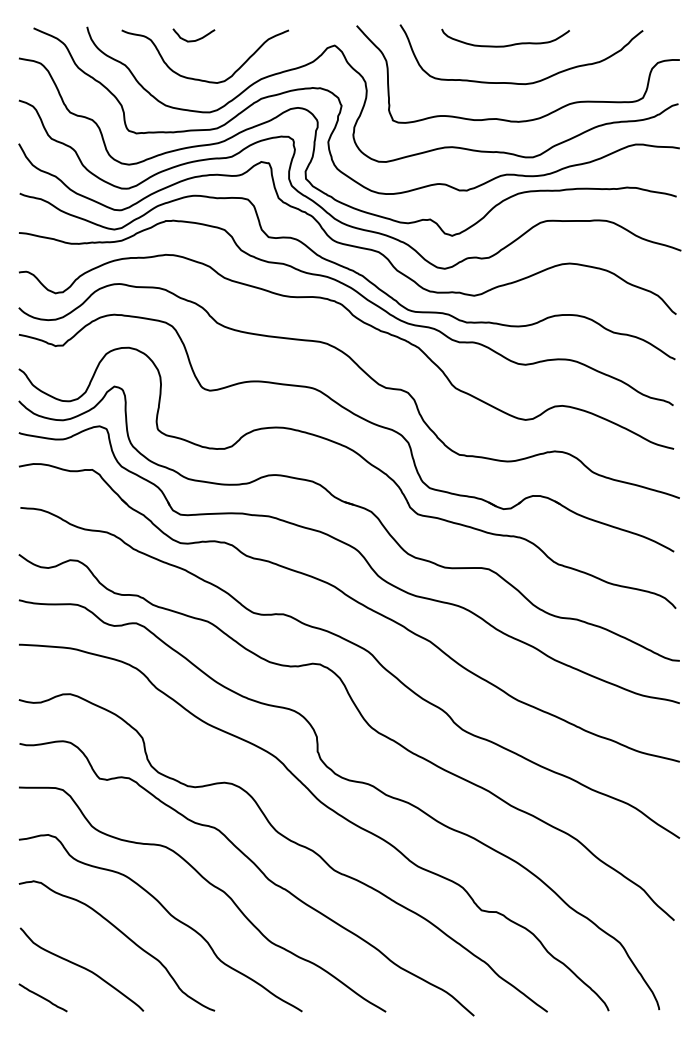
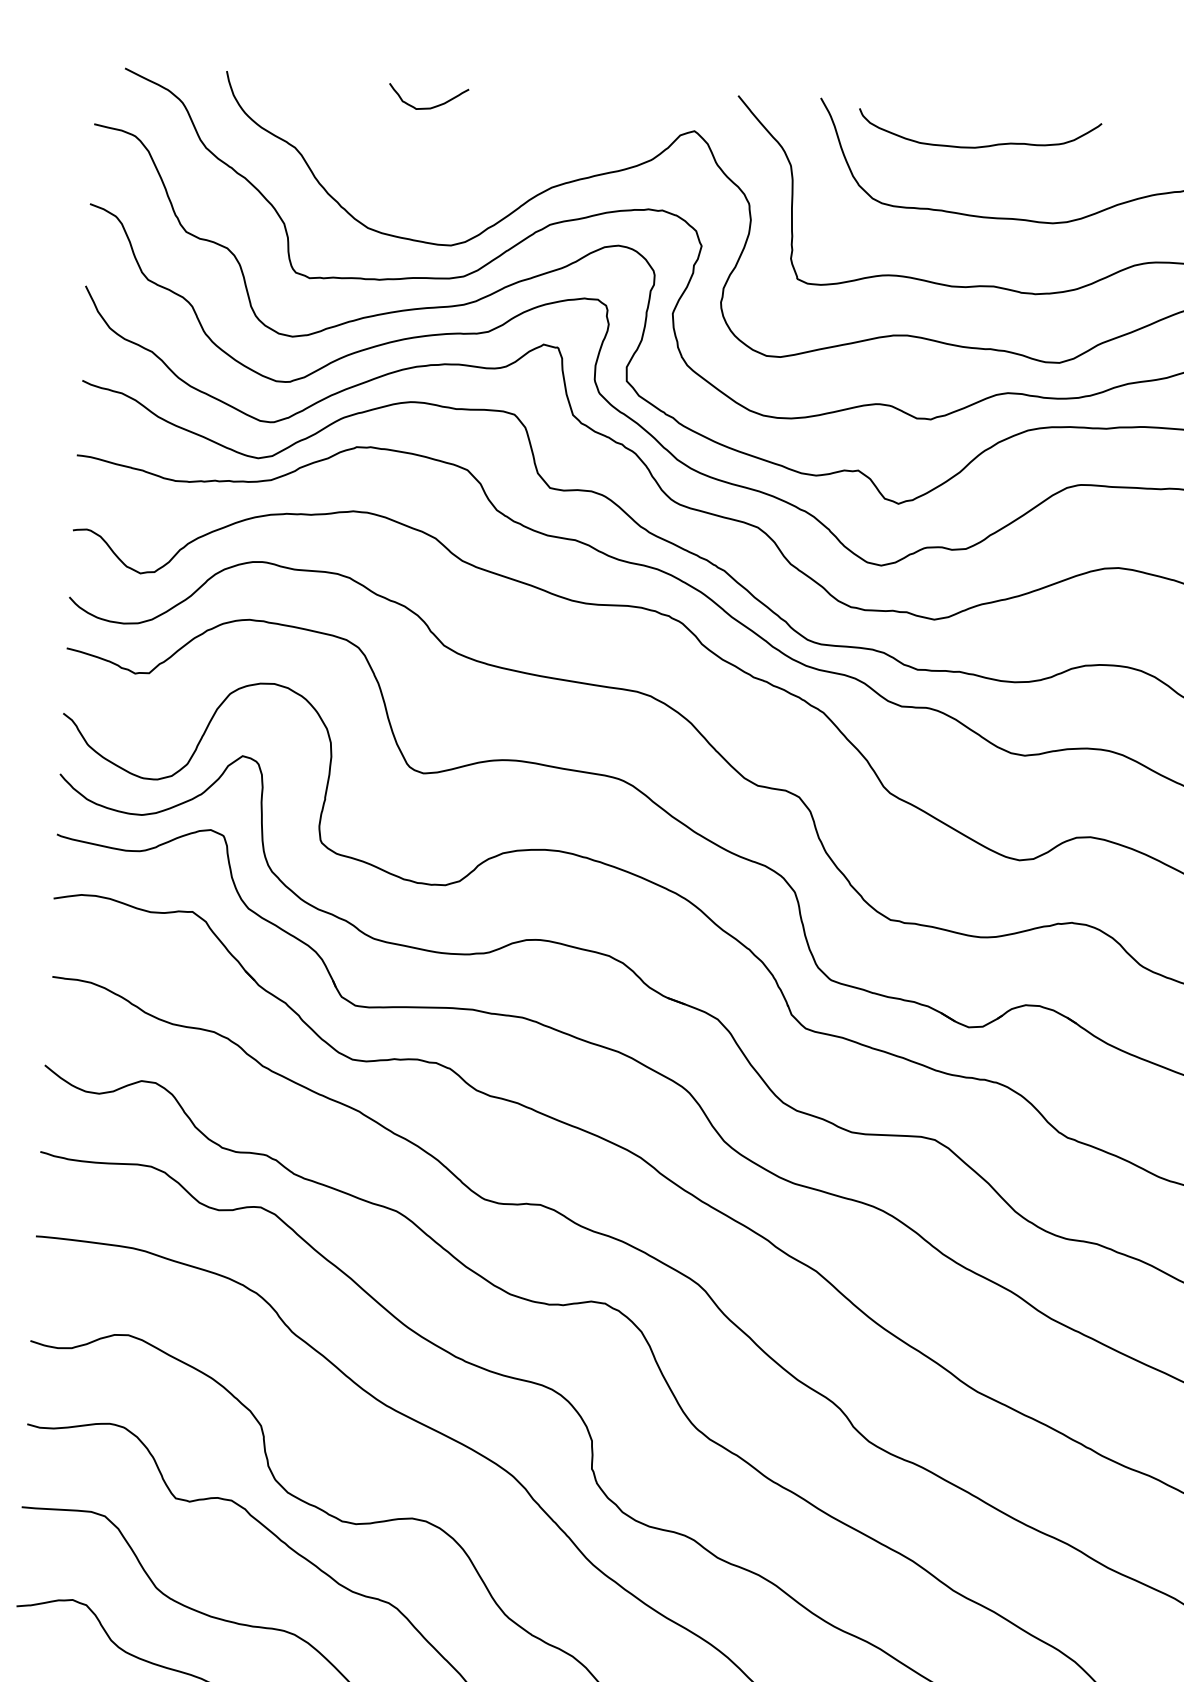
curve: (508, 44) -> (984, 144), moved
curve: (197, 78) -> (430, 179), removed

